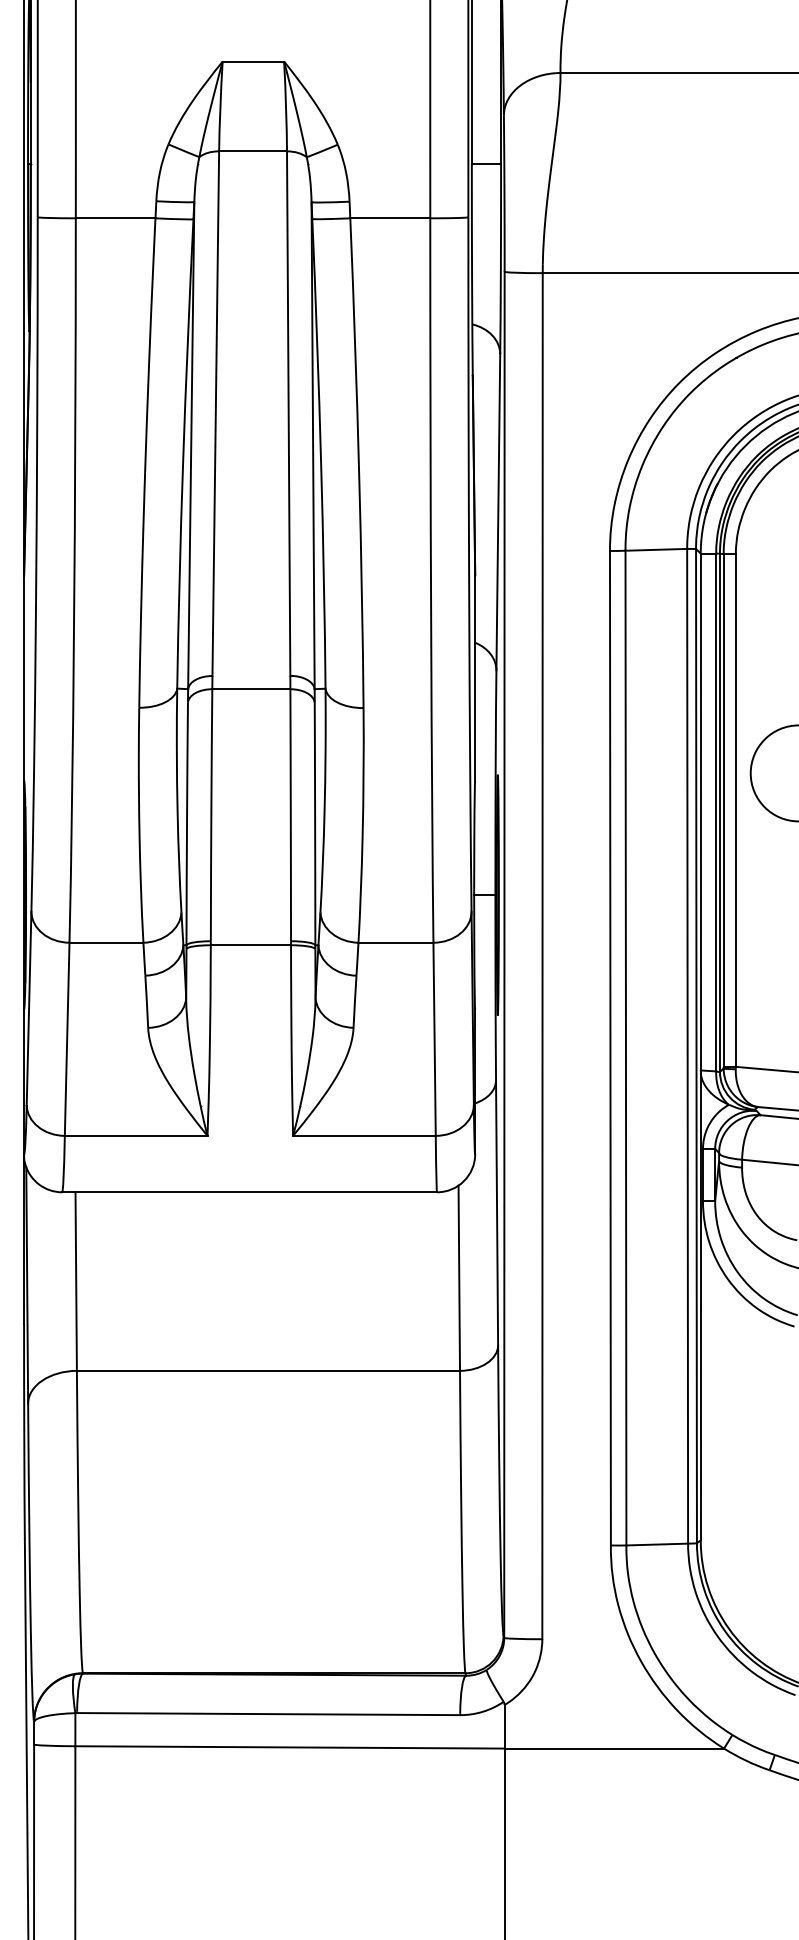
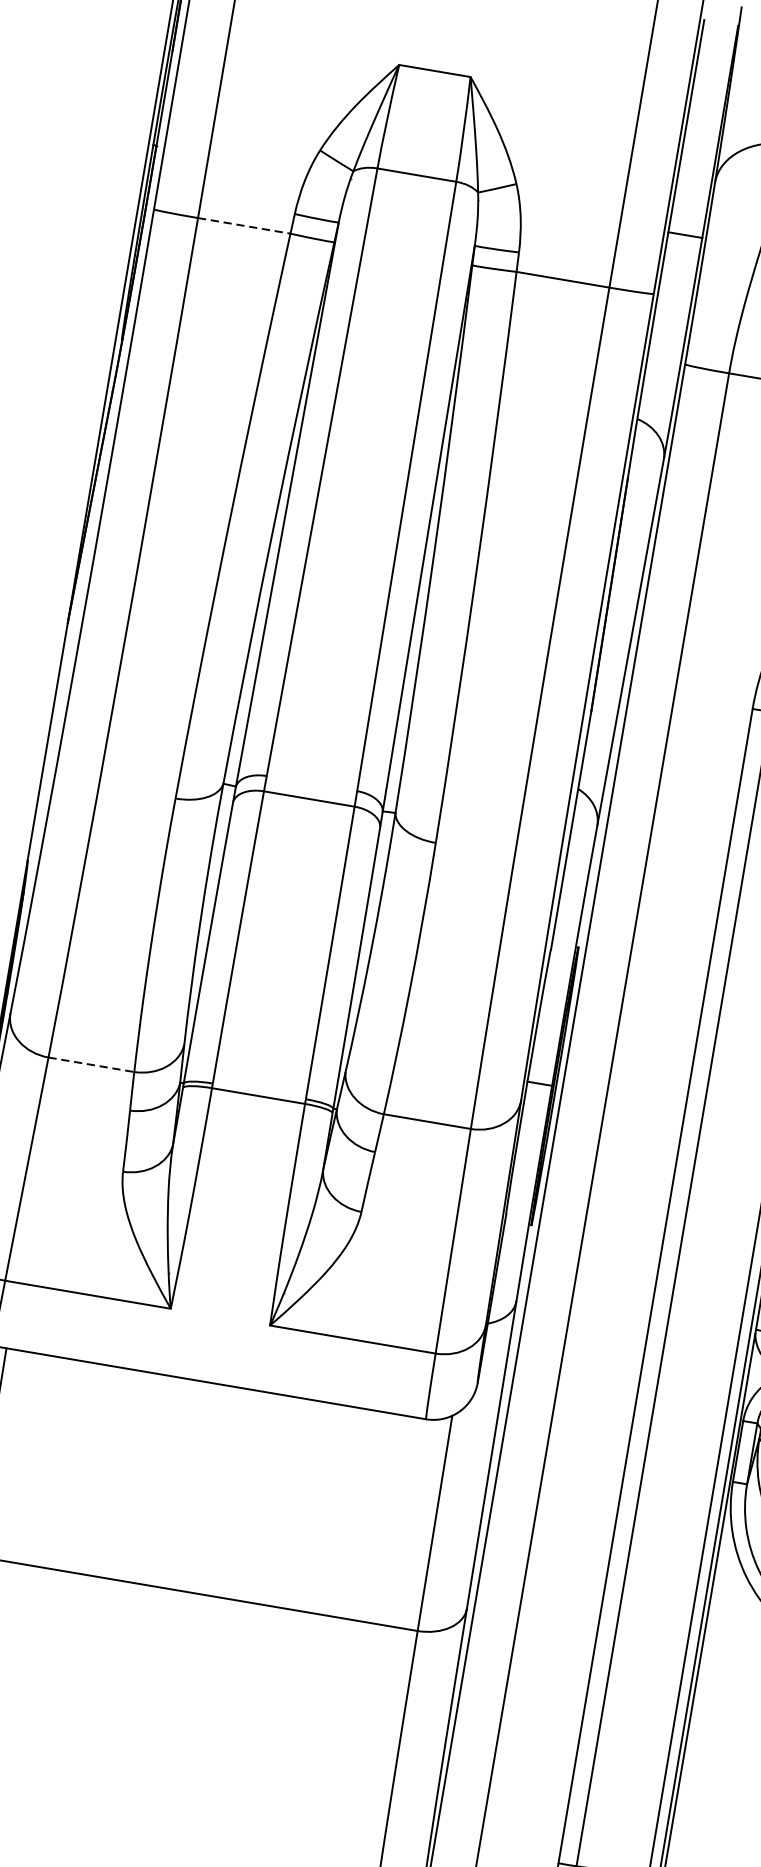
line: (115, 218) -> (244, 226), solid -> dashed
line: (106, 942) -> (91, 1064), solid -> dashed

